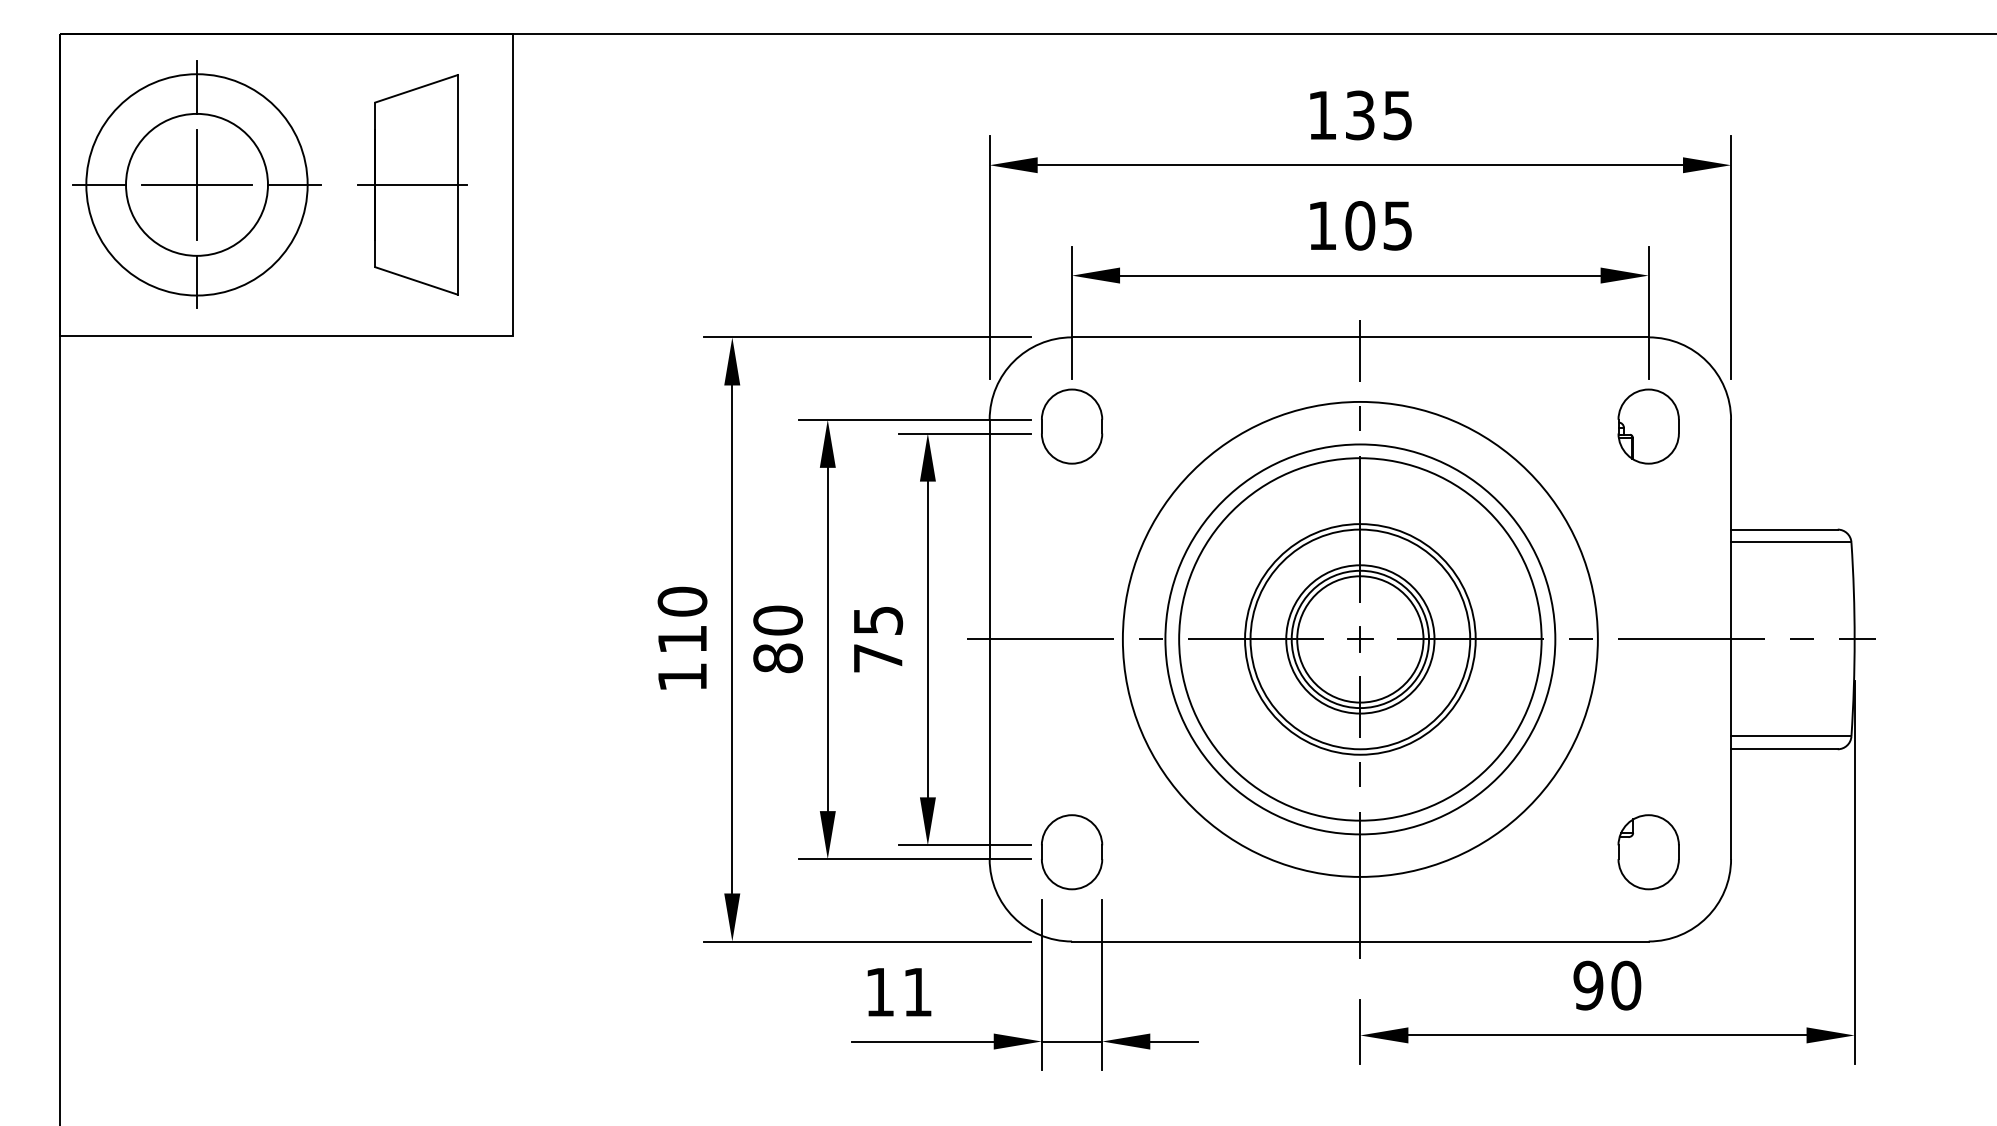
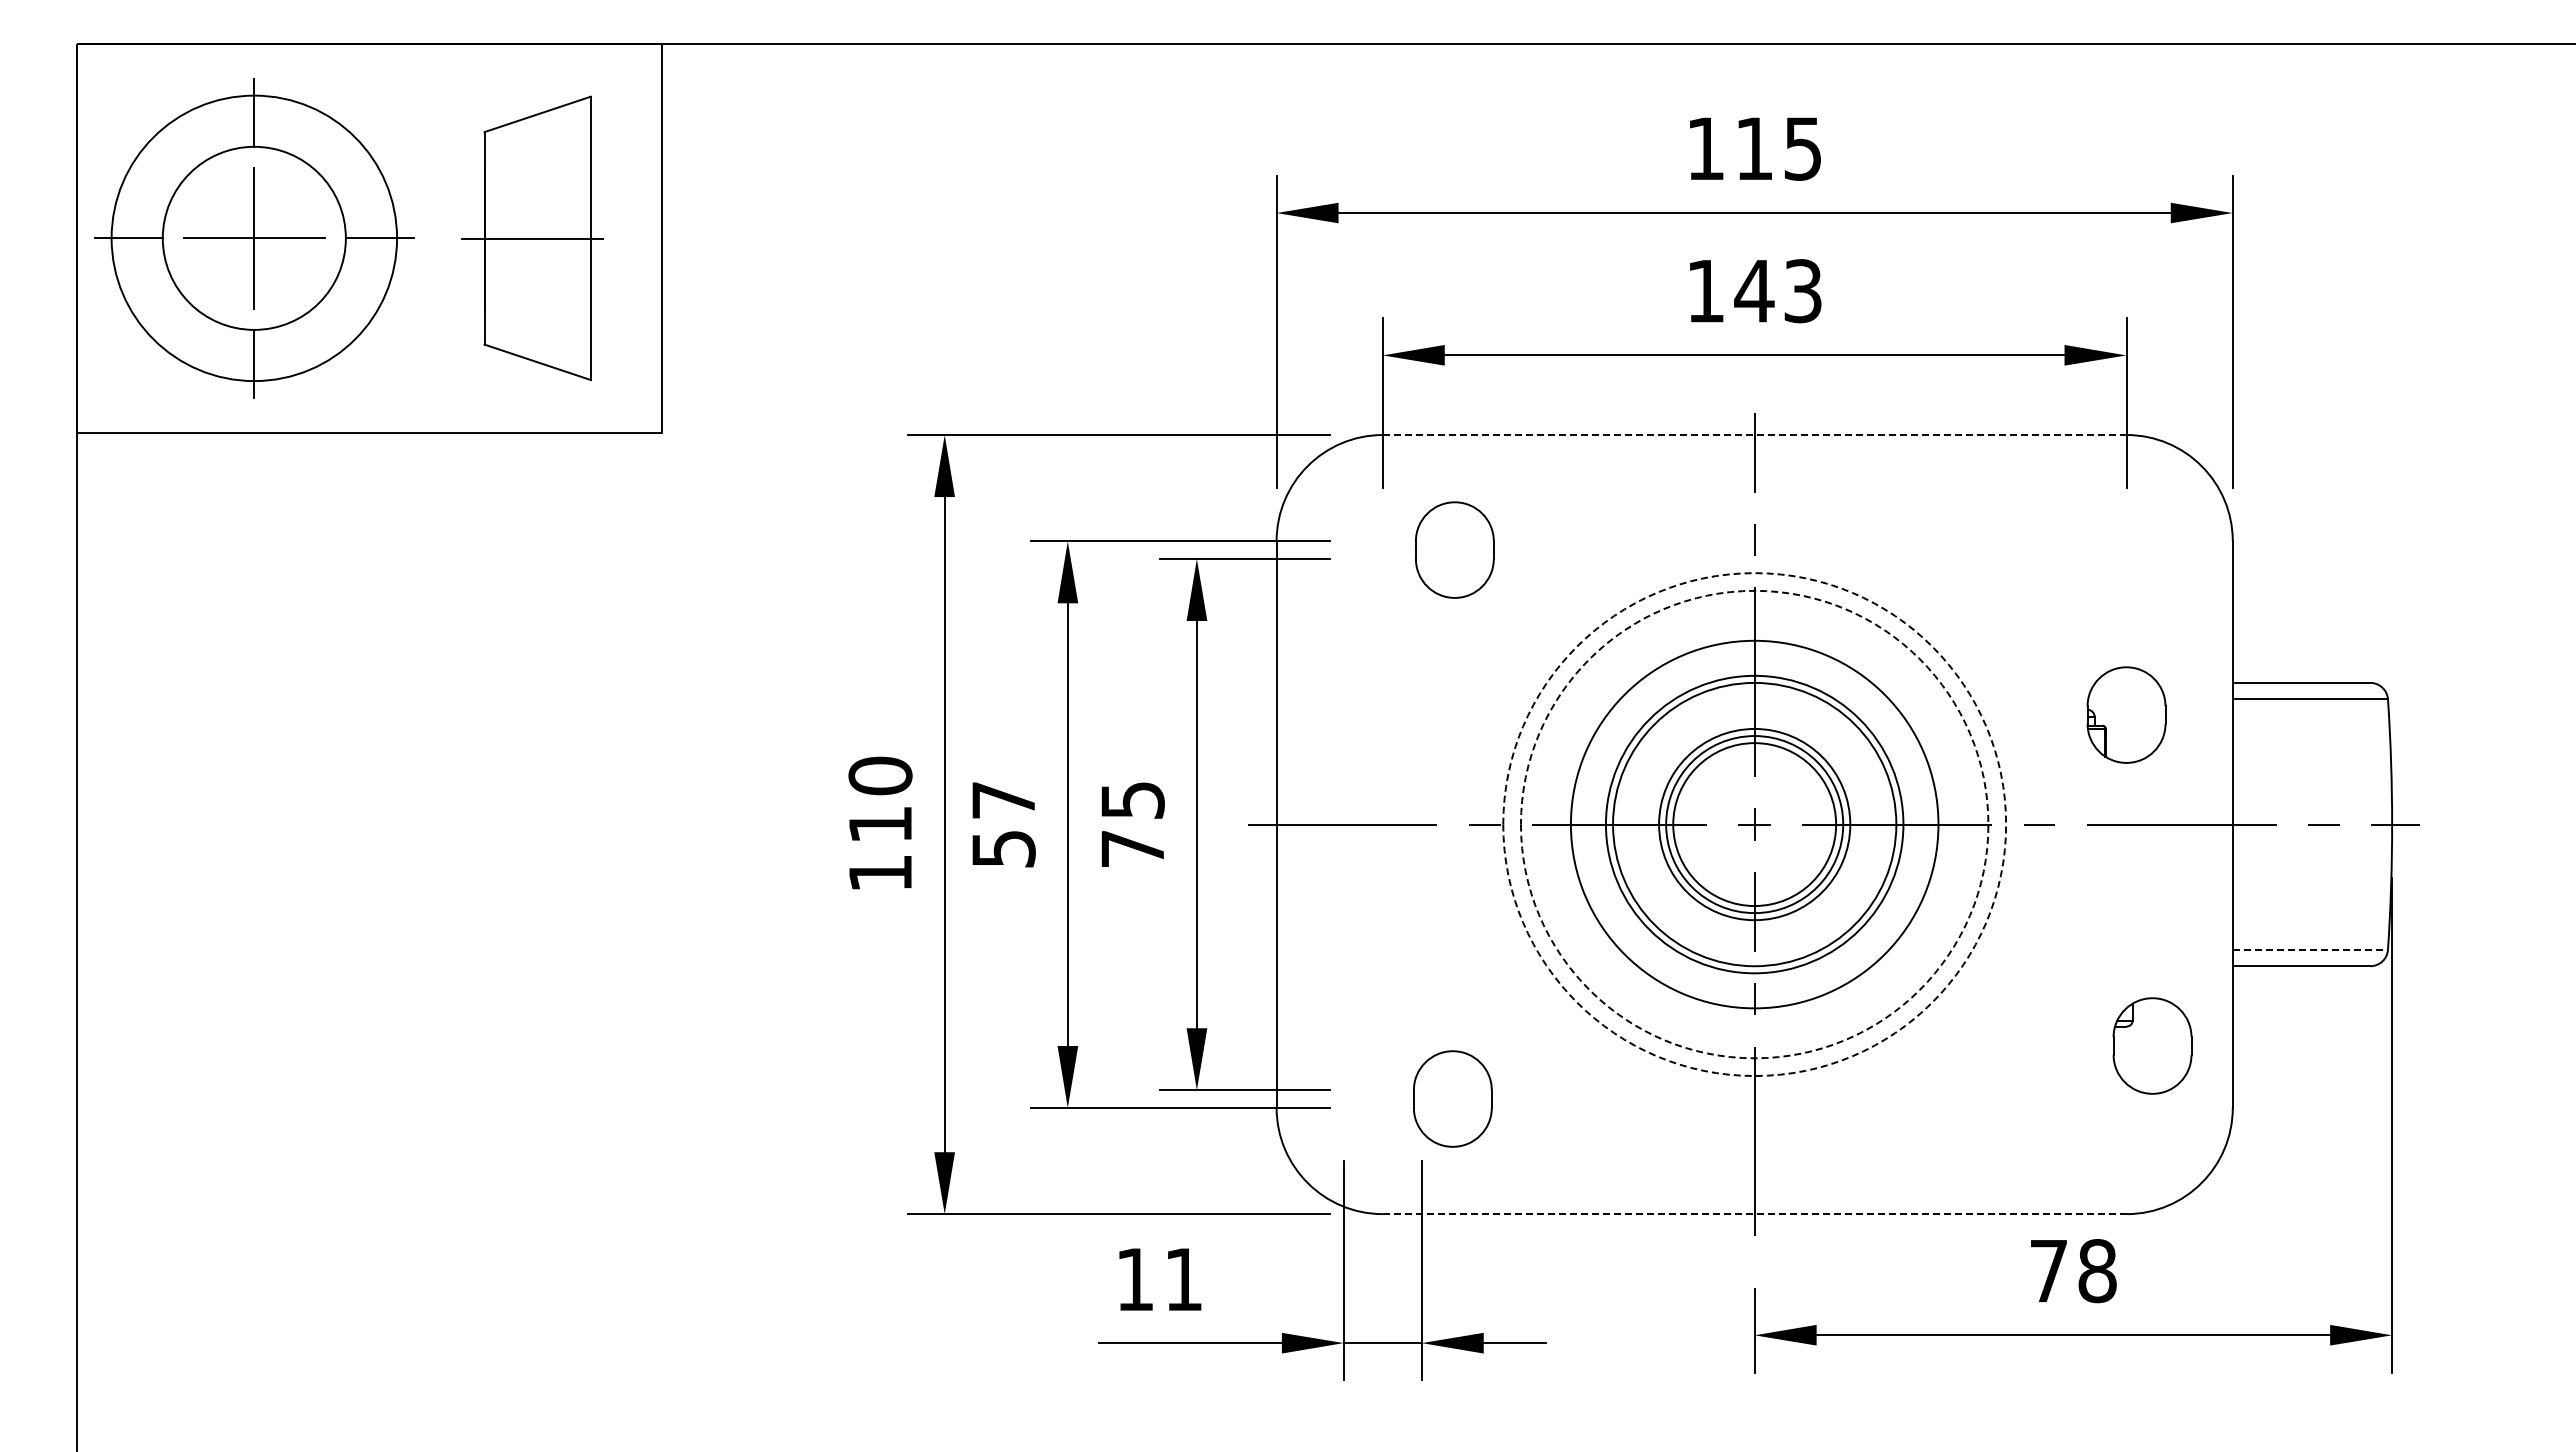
text: (1360, 115) -> (1754, 148), 135 -> 115
text: (1378, 226) -> (1777, 291), 105 -> 143
line: (1360, 337) -> (1754, 435), solid -> dashed
part: (1071, 426) -> (1454, 549), moved
part: (1648, 426) -> (2126, 714), moved
text: (777, 639) -> (1003, 824), 80 -> 57
circle: (1360, 639) -> (1754, 824), size x0.6
circle: (1360, 639) -> (1754, 824), solid -> dashed
circle: (1360, 639) -> (1754, 824), solid -> dashed
line: (1791, 736) -> (2310, 949), solid -> dashed
part: (1071, 851) -> (1452, 1098), moved
part: (1648, 851) -> (2152, 1045), moved
line: (1360, 941) -> (1754, 1214), solid -> dashed
text: (1606, 985) -> (2072, 1271), 90 -> 78

